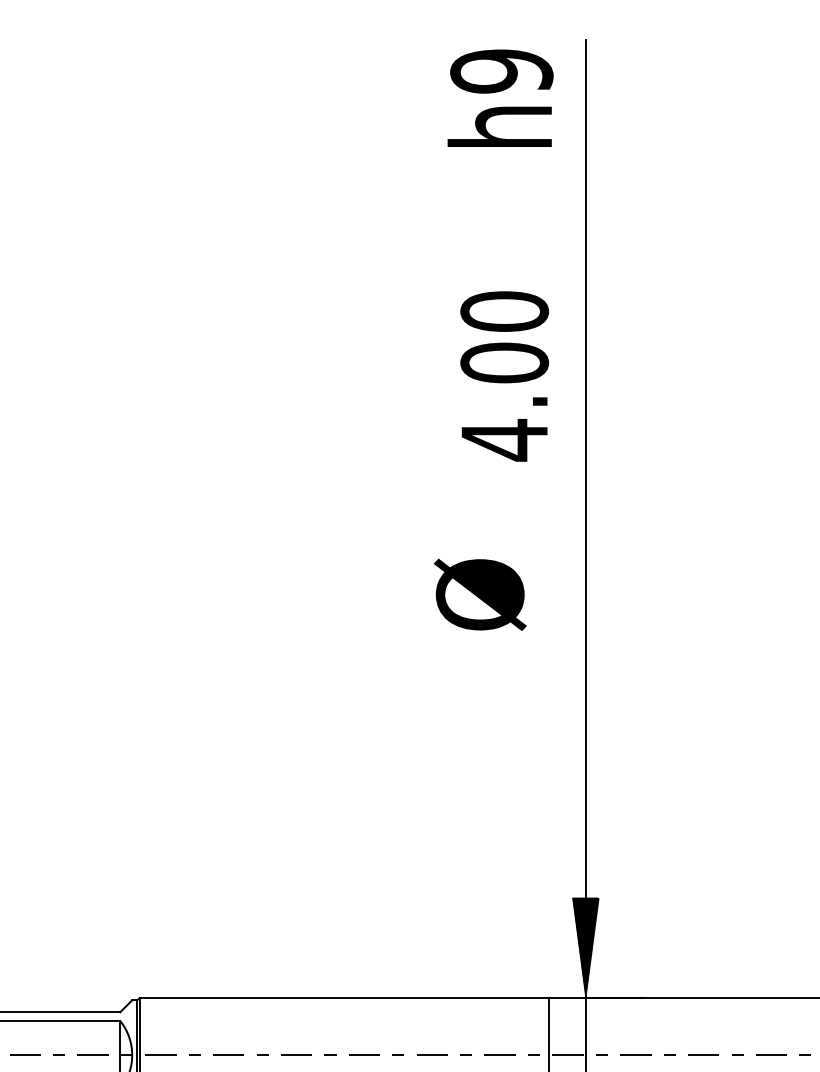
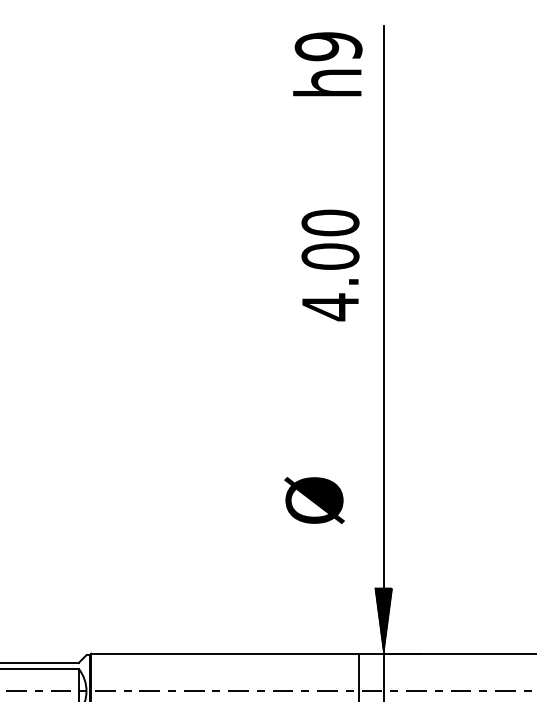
text: (504, 376) -> (330, 265), moved
text: (480, 594) -> (314, 500), moved

